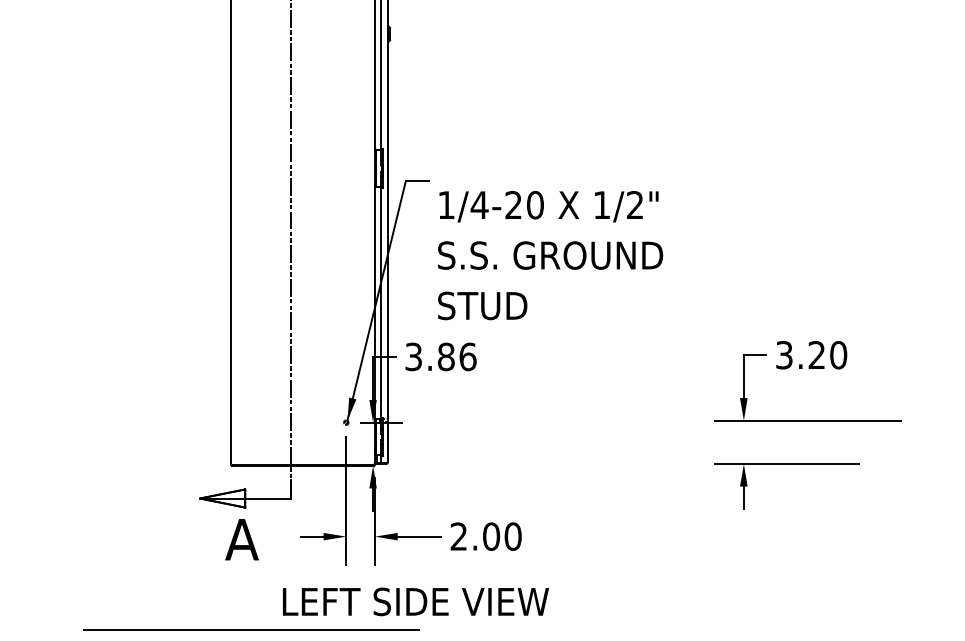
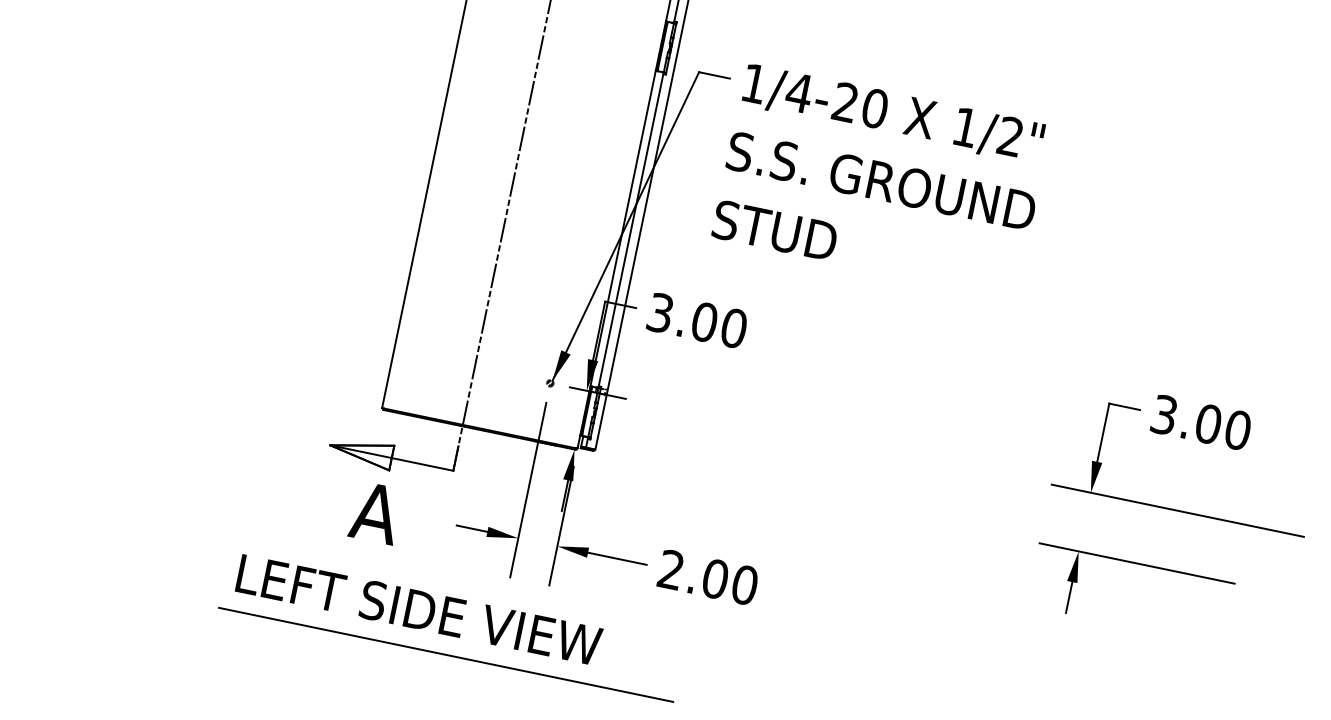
text: (550, 255) -> (881, 181), moved
text: (816, 355) -> (1207, 424), 3.20 -> 3.00
text: (456, 356) -> (718, 324), 3.86 -> 3.00
text: (415, 601) -> (418, 609), moved
line: (251, 629) -> (446, 654), moved

